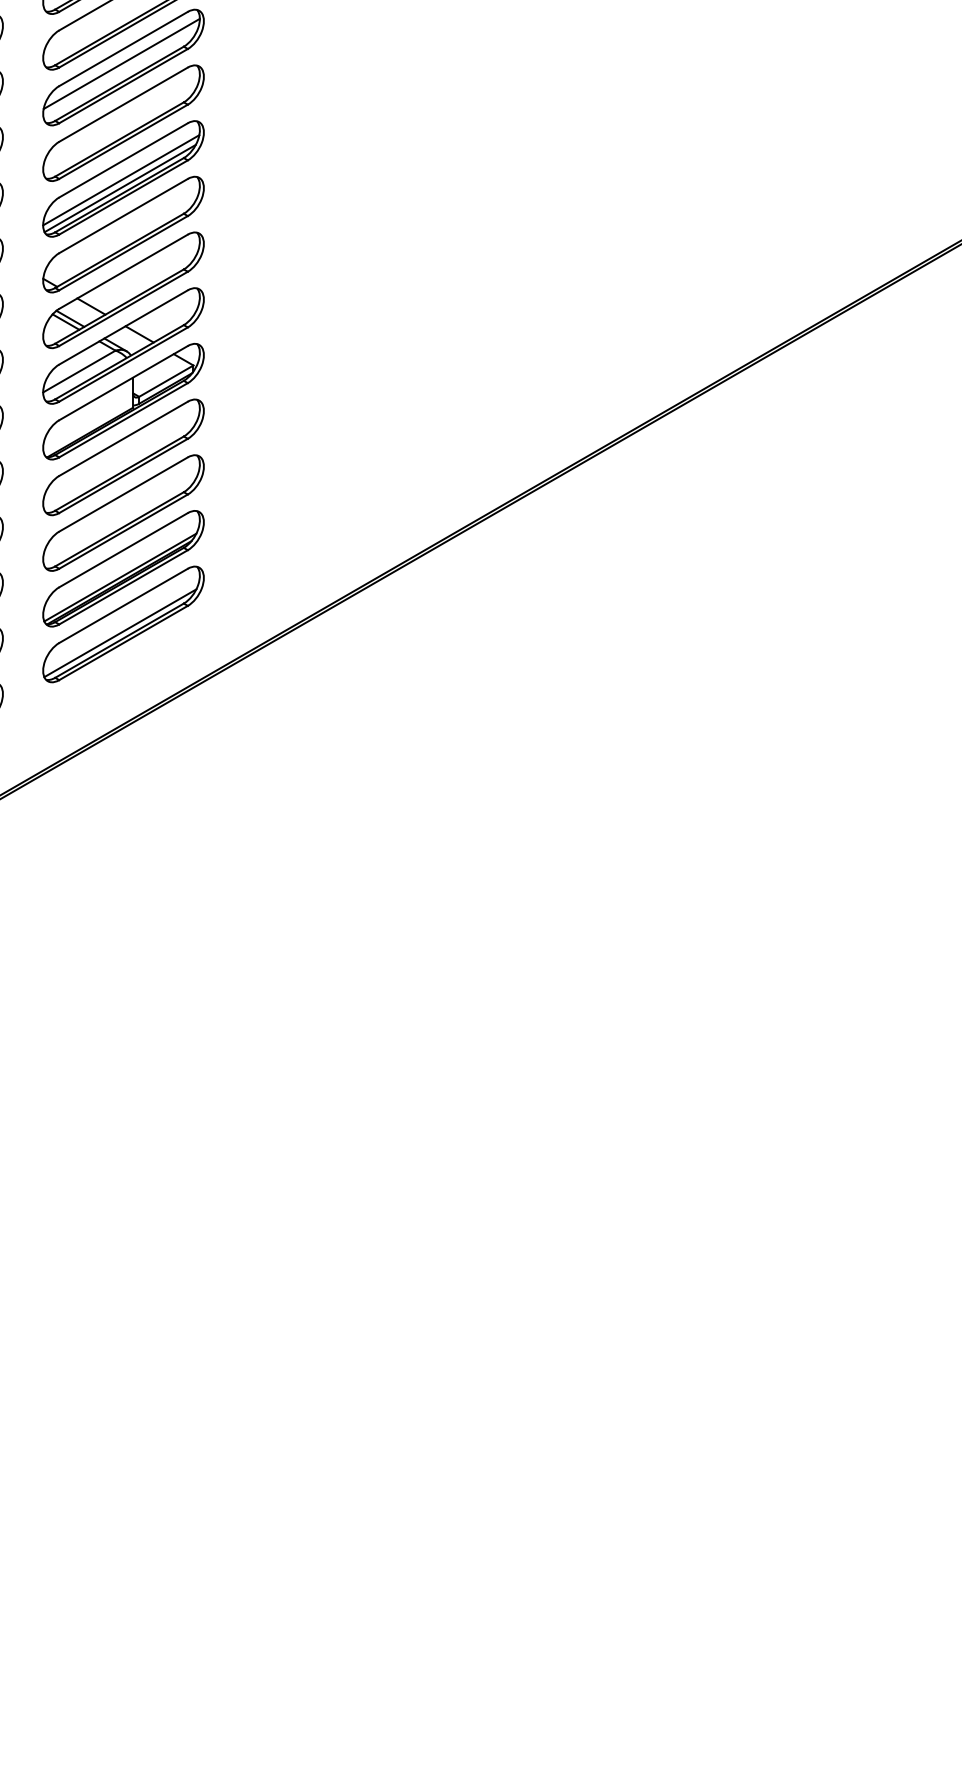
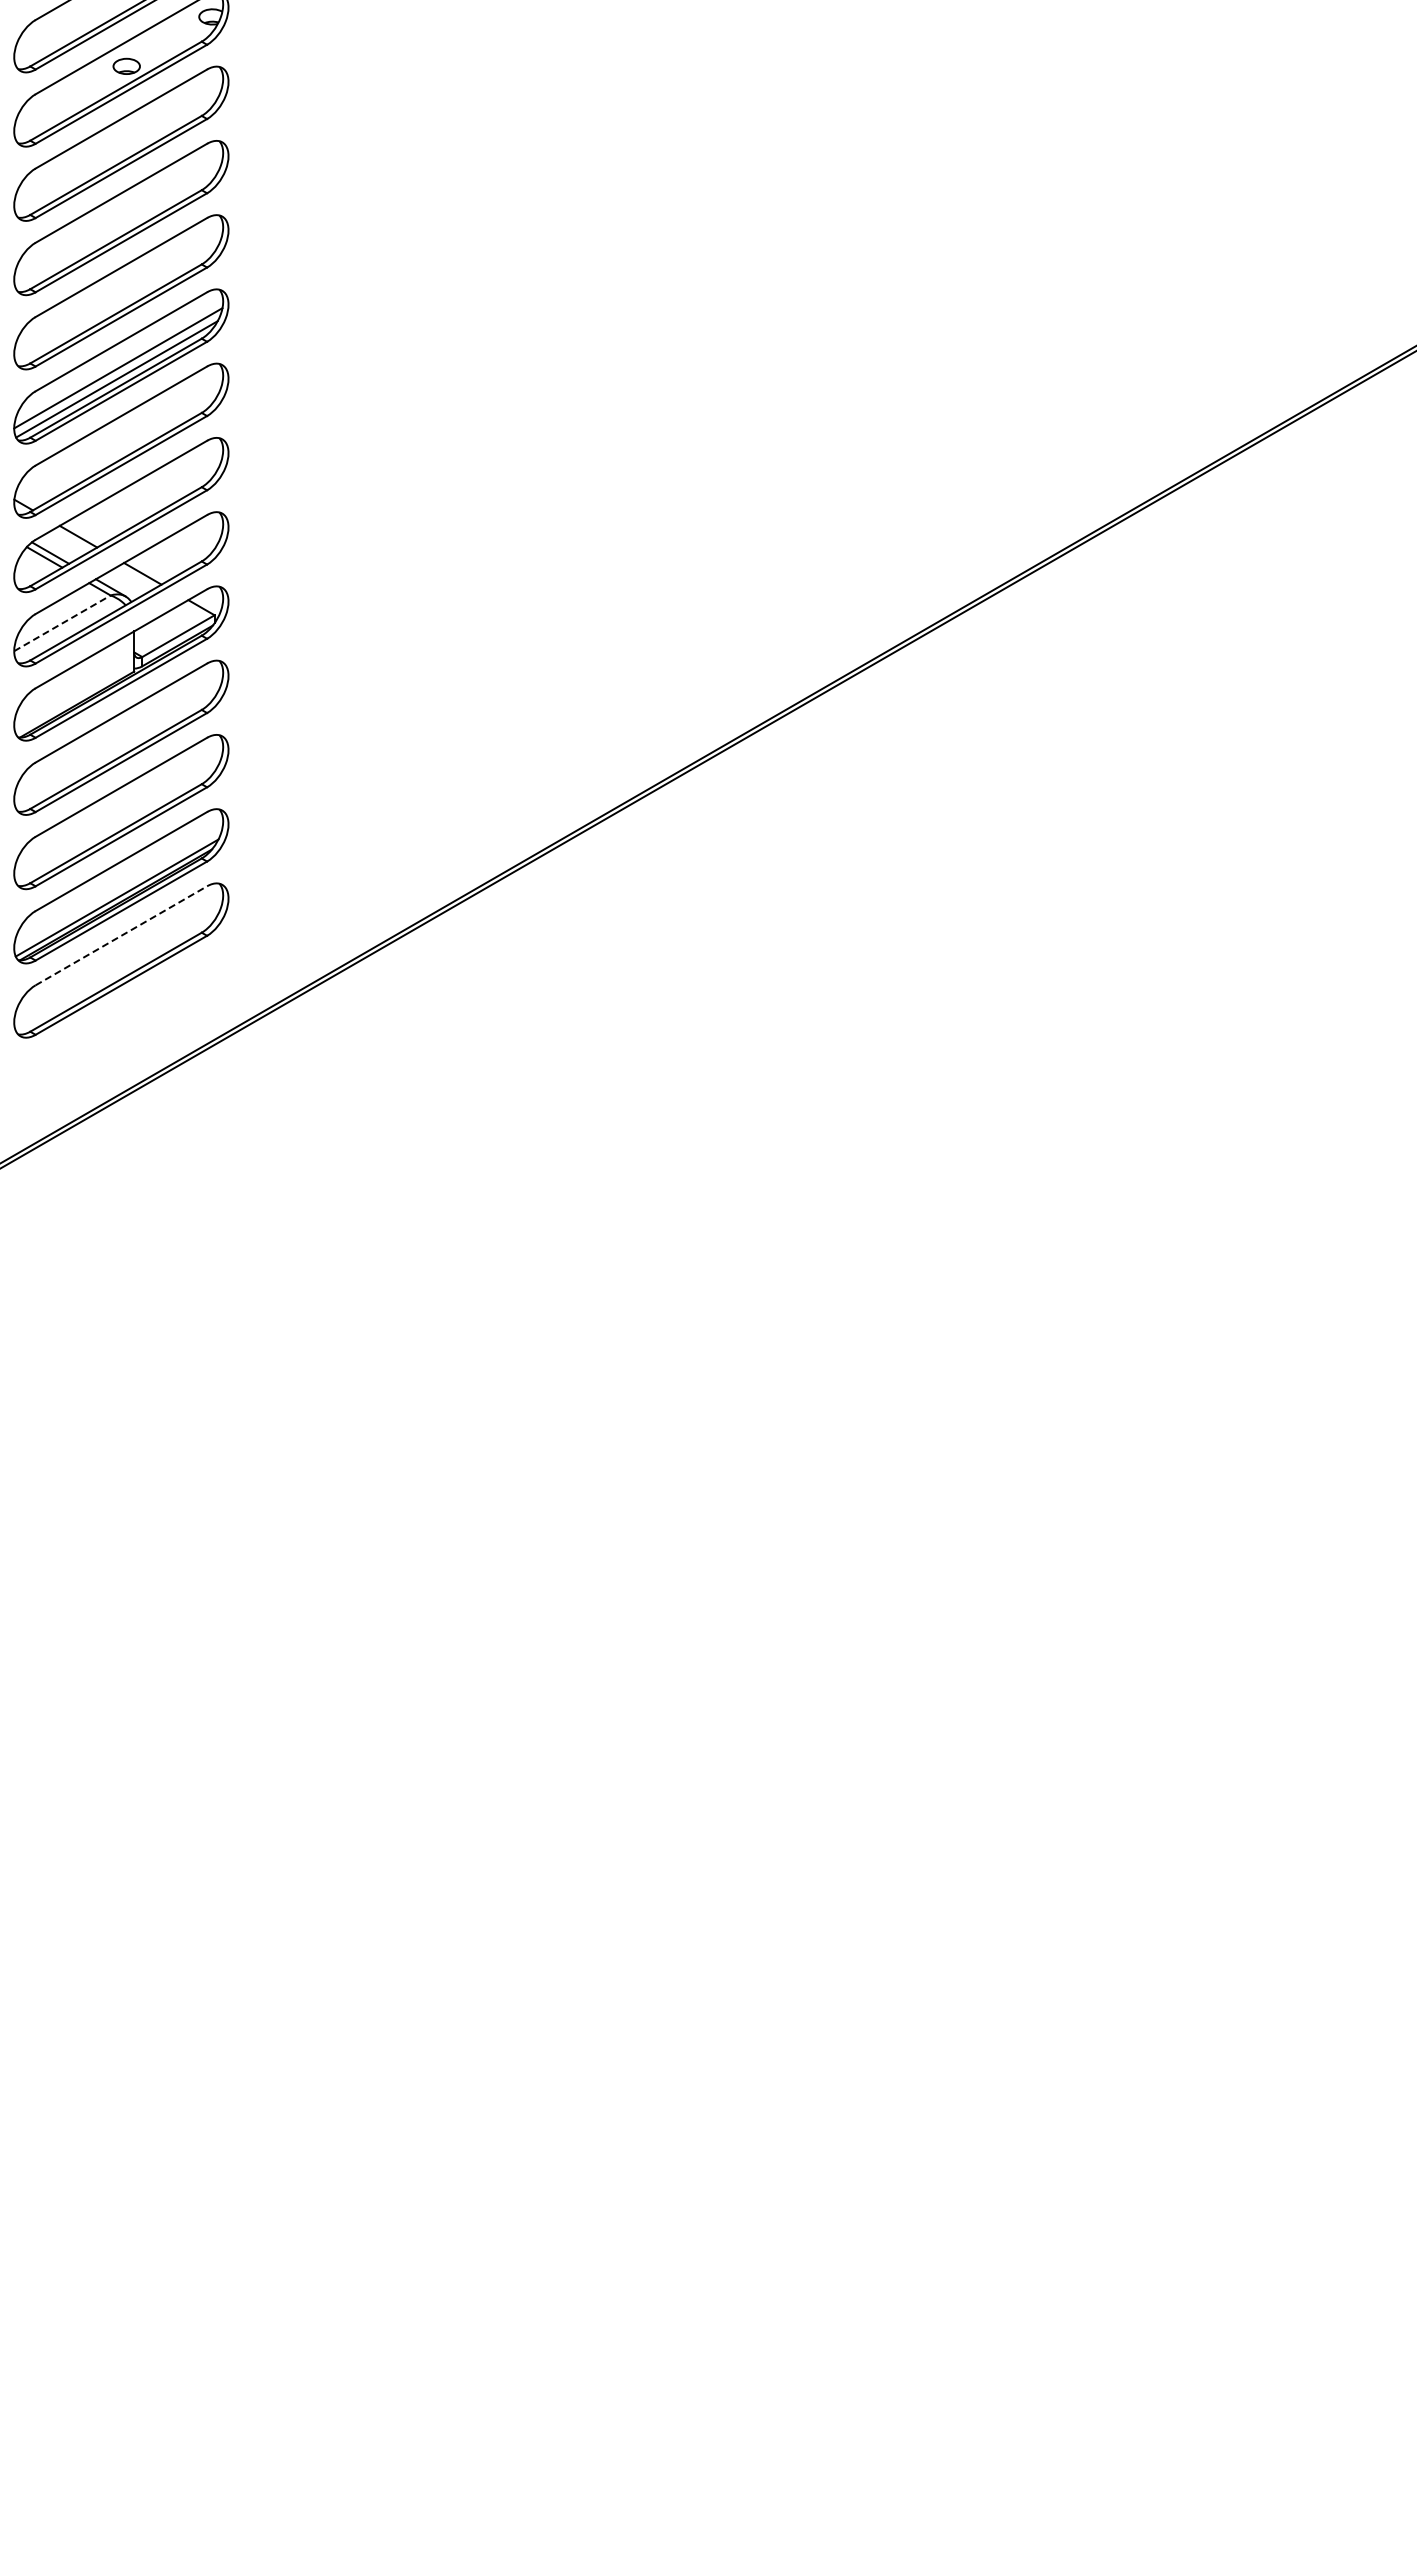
line: (121, 64) -> (118, 213), removed
line: (79, 371) -> (62, 623), solid -> dashed
line: (123, 605) -> (121, 935), solid -> dashed
line: (119, 632) -> (116, 971), removed

